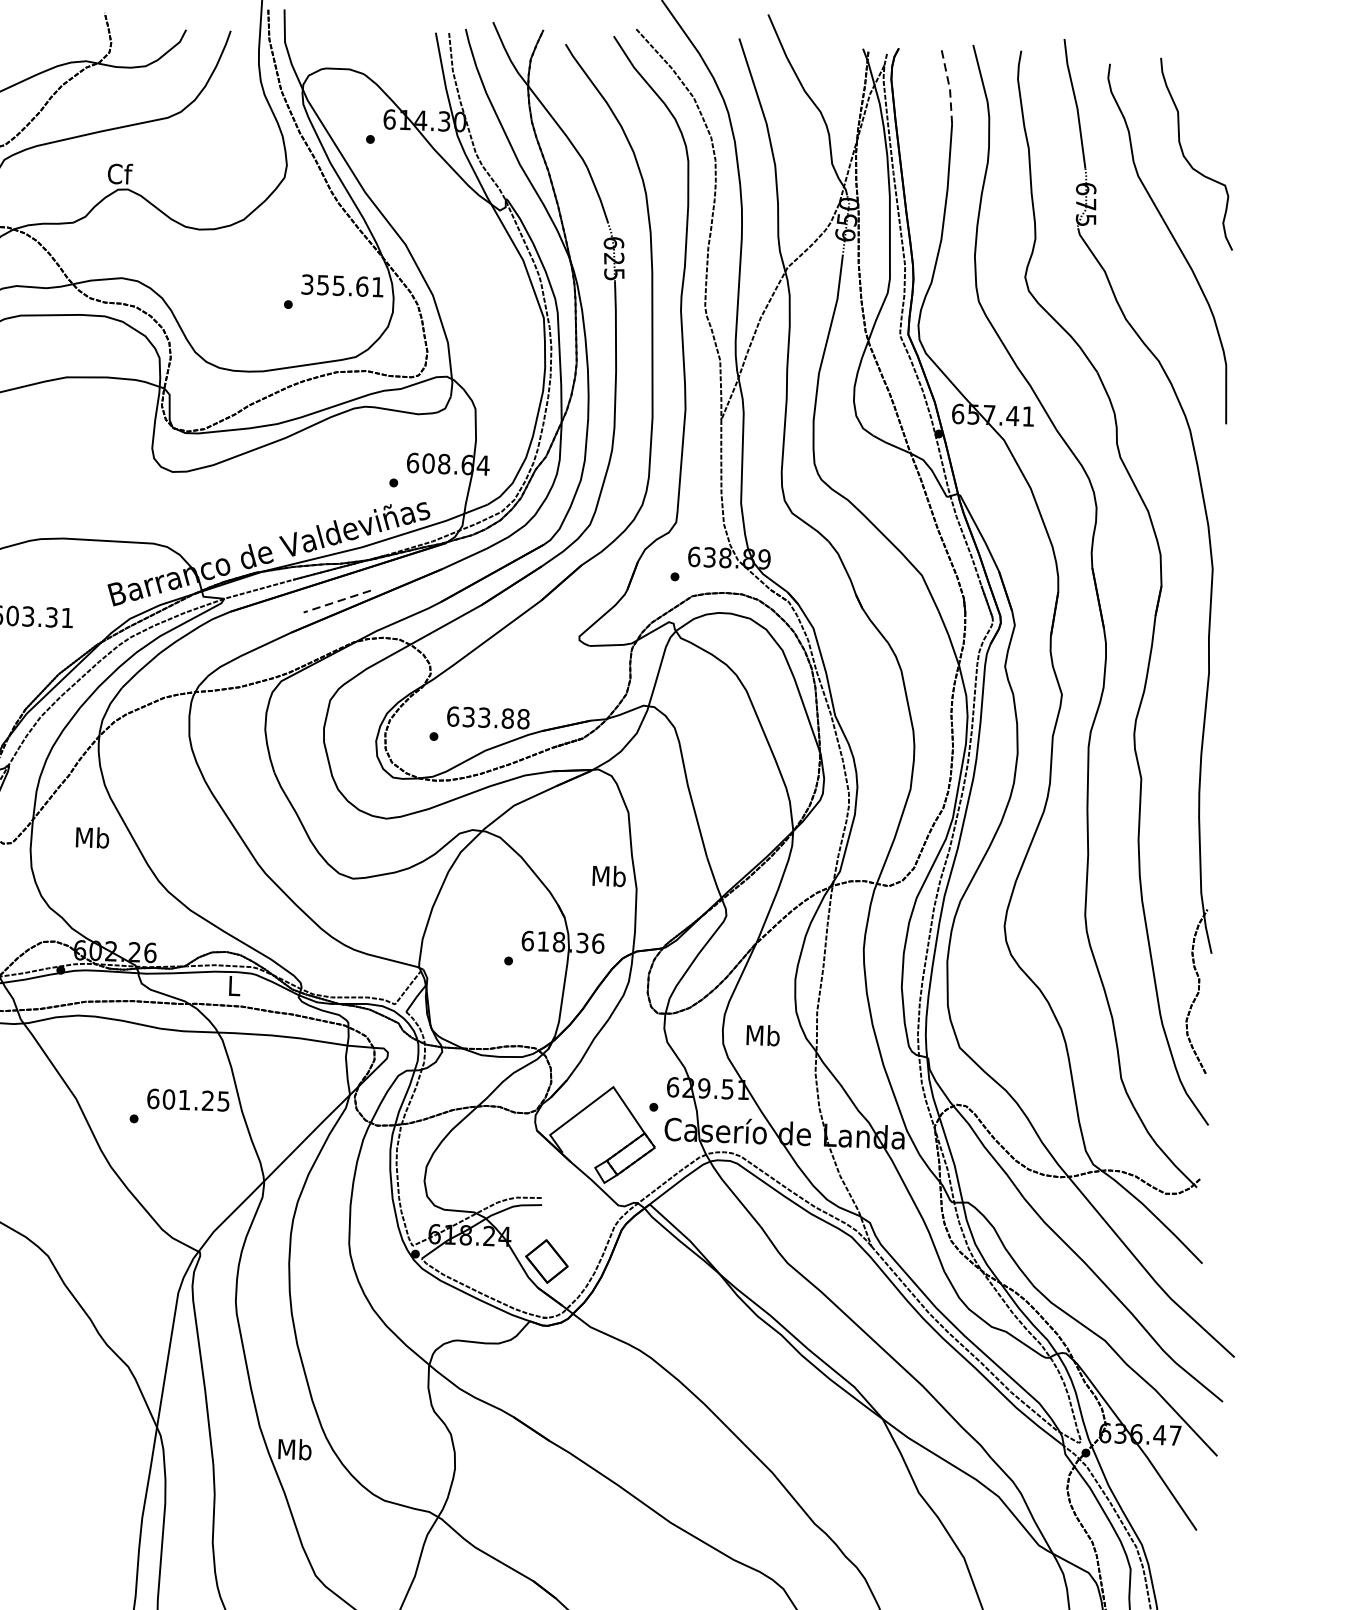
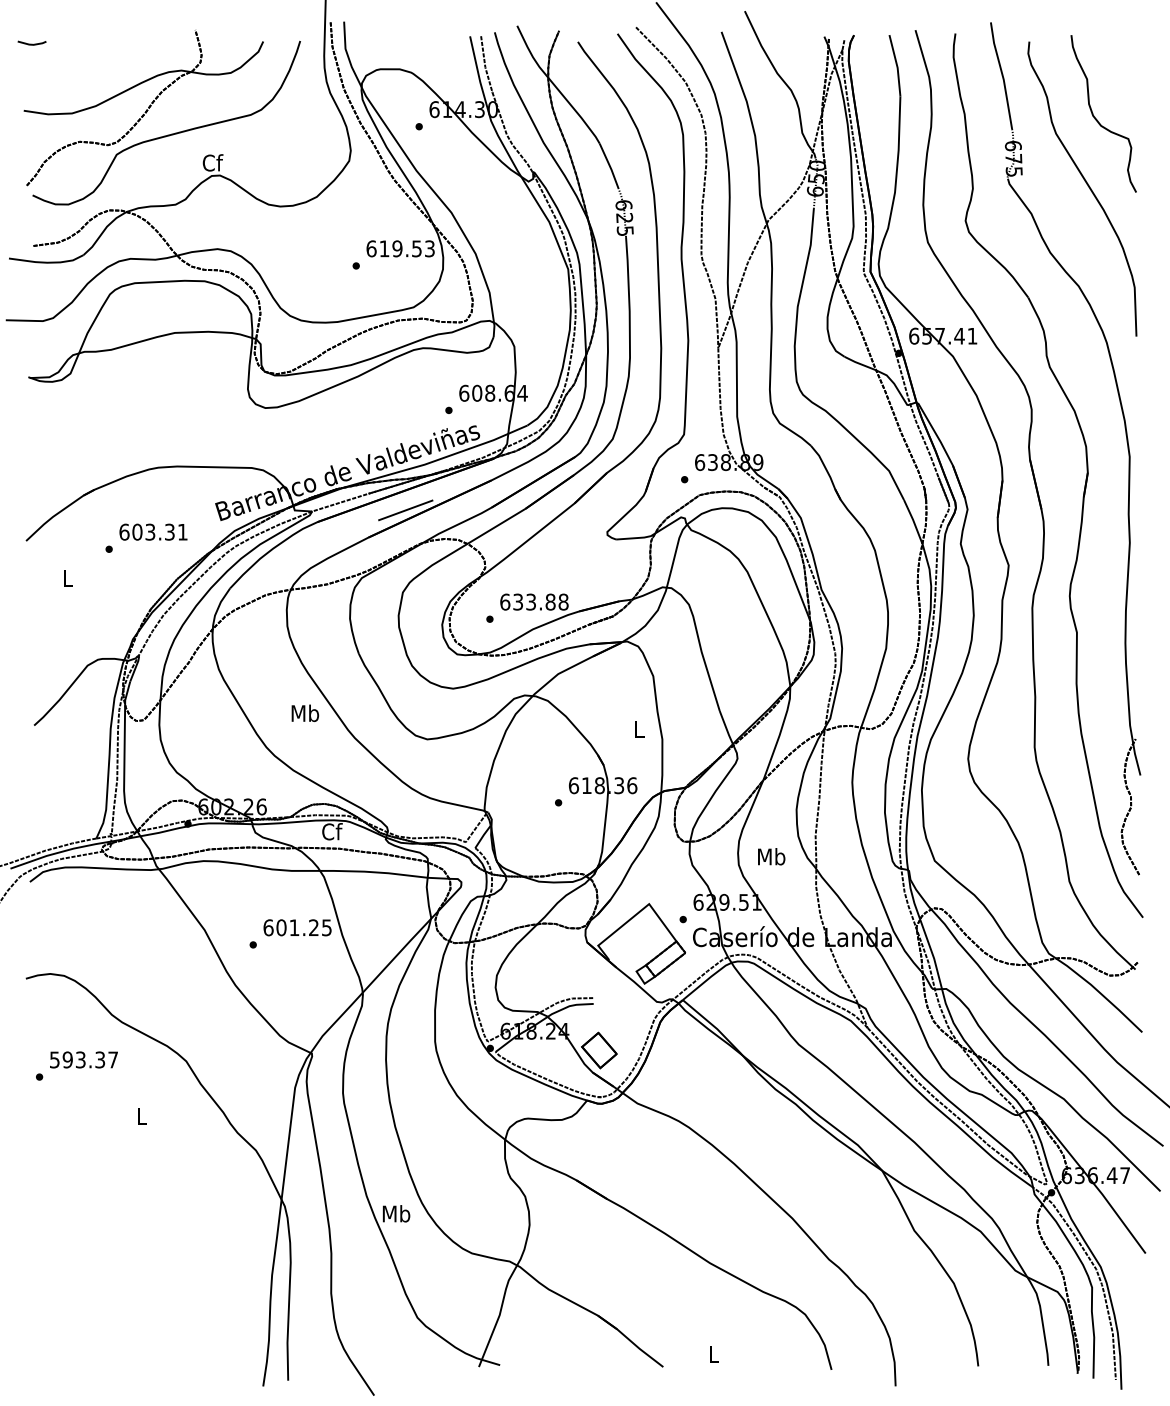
line: (949, 86) -> (897, 65), dashed -> solid
text: (342, 285) -> (400, 248), 355.61 -> 619.53
line: (336, 601) -> (405, 510), dashed -> solid
text: (92, 836) -> (305, 712), moved
text: (609, 876) -> (639, 729), Mb -> L
text: (234, 985) -> (332, 831), L -> Cf

